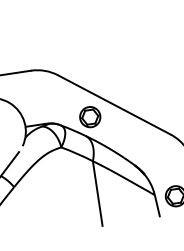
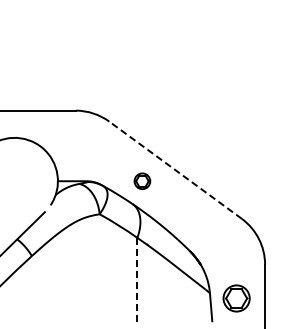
line: (114, 104) -> (175, 169), solid -> dashed
part: (90, 117) -> (142, 181), size x0.6
line: (97, 193) -> (137, 280), solid -> dashed

